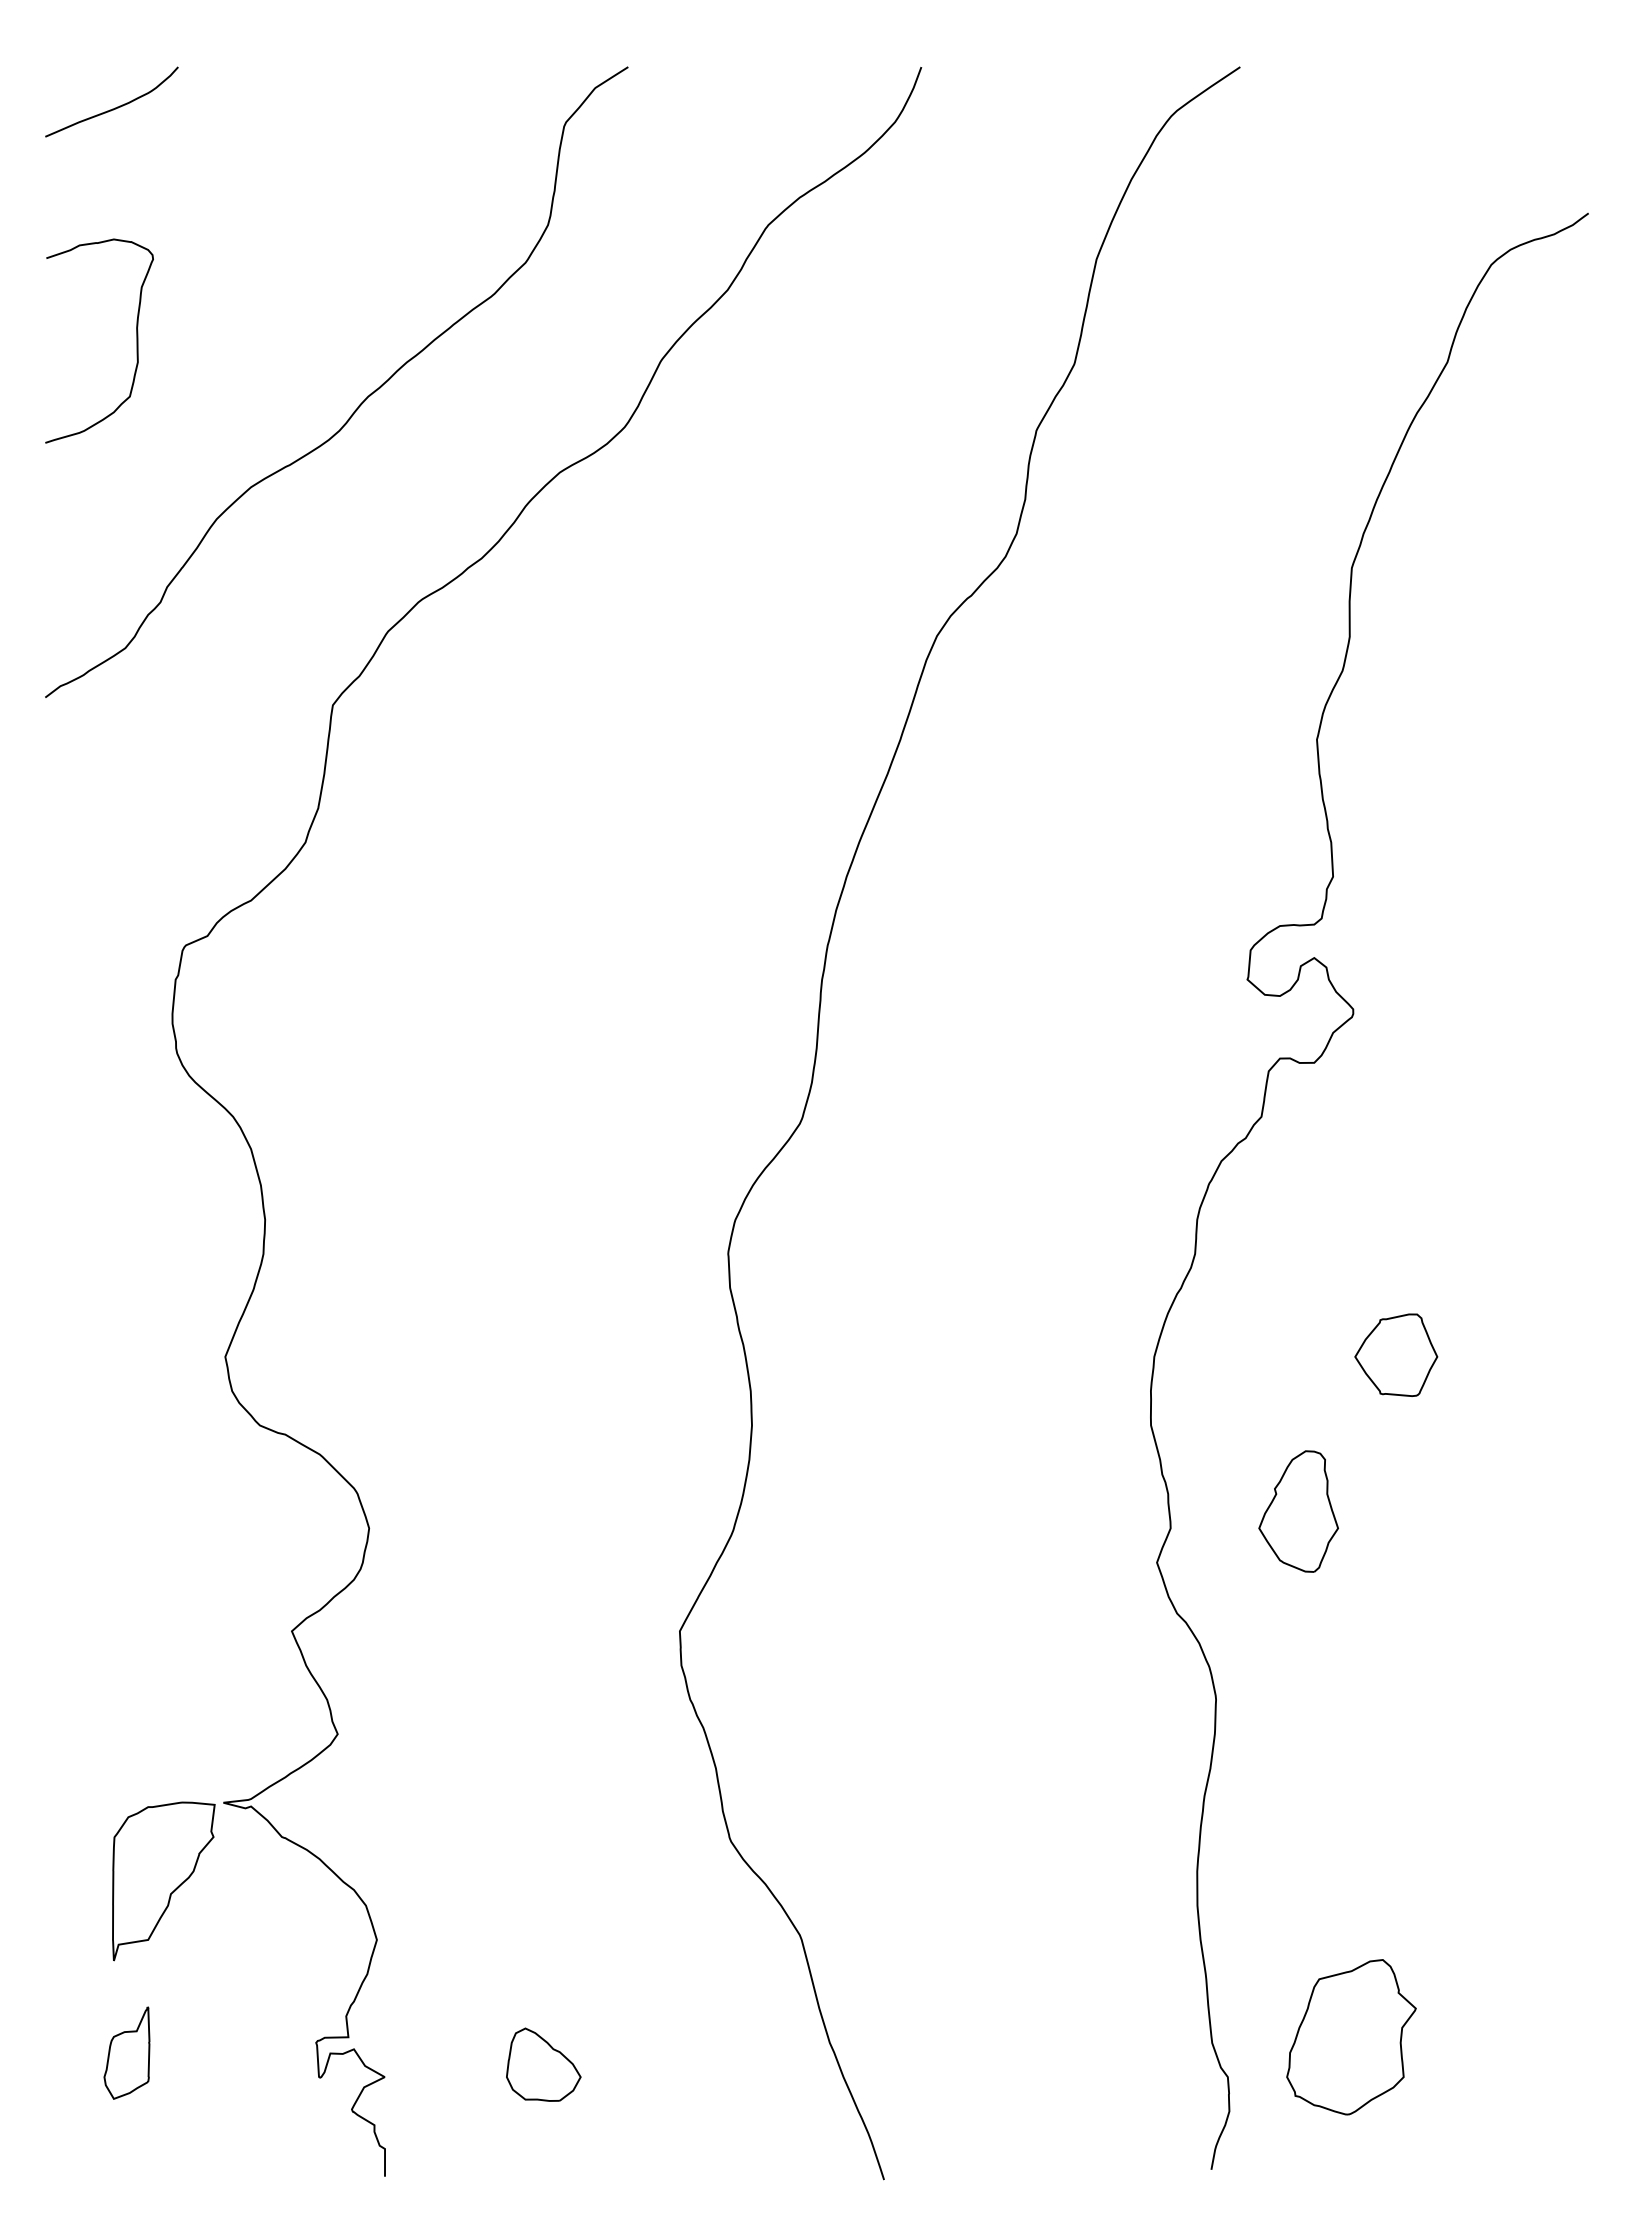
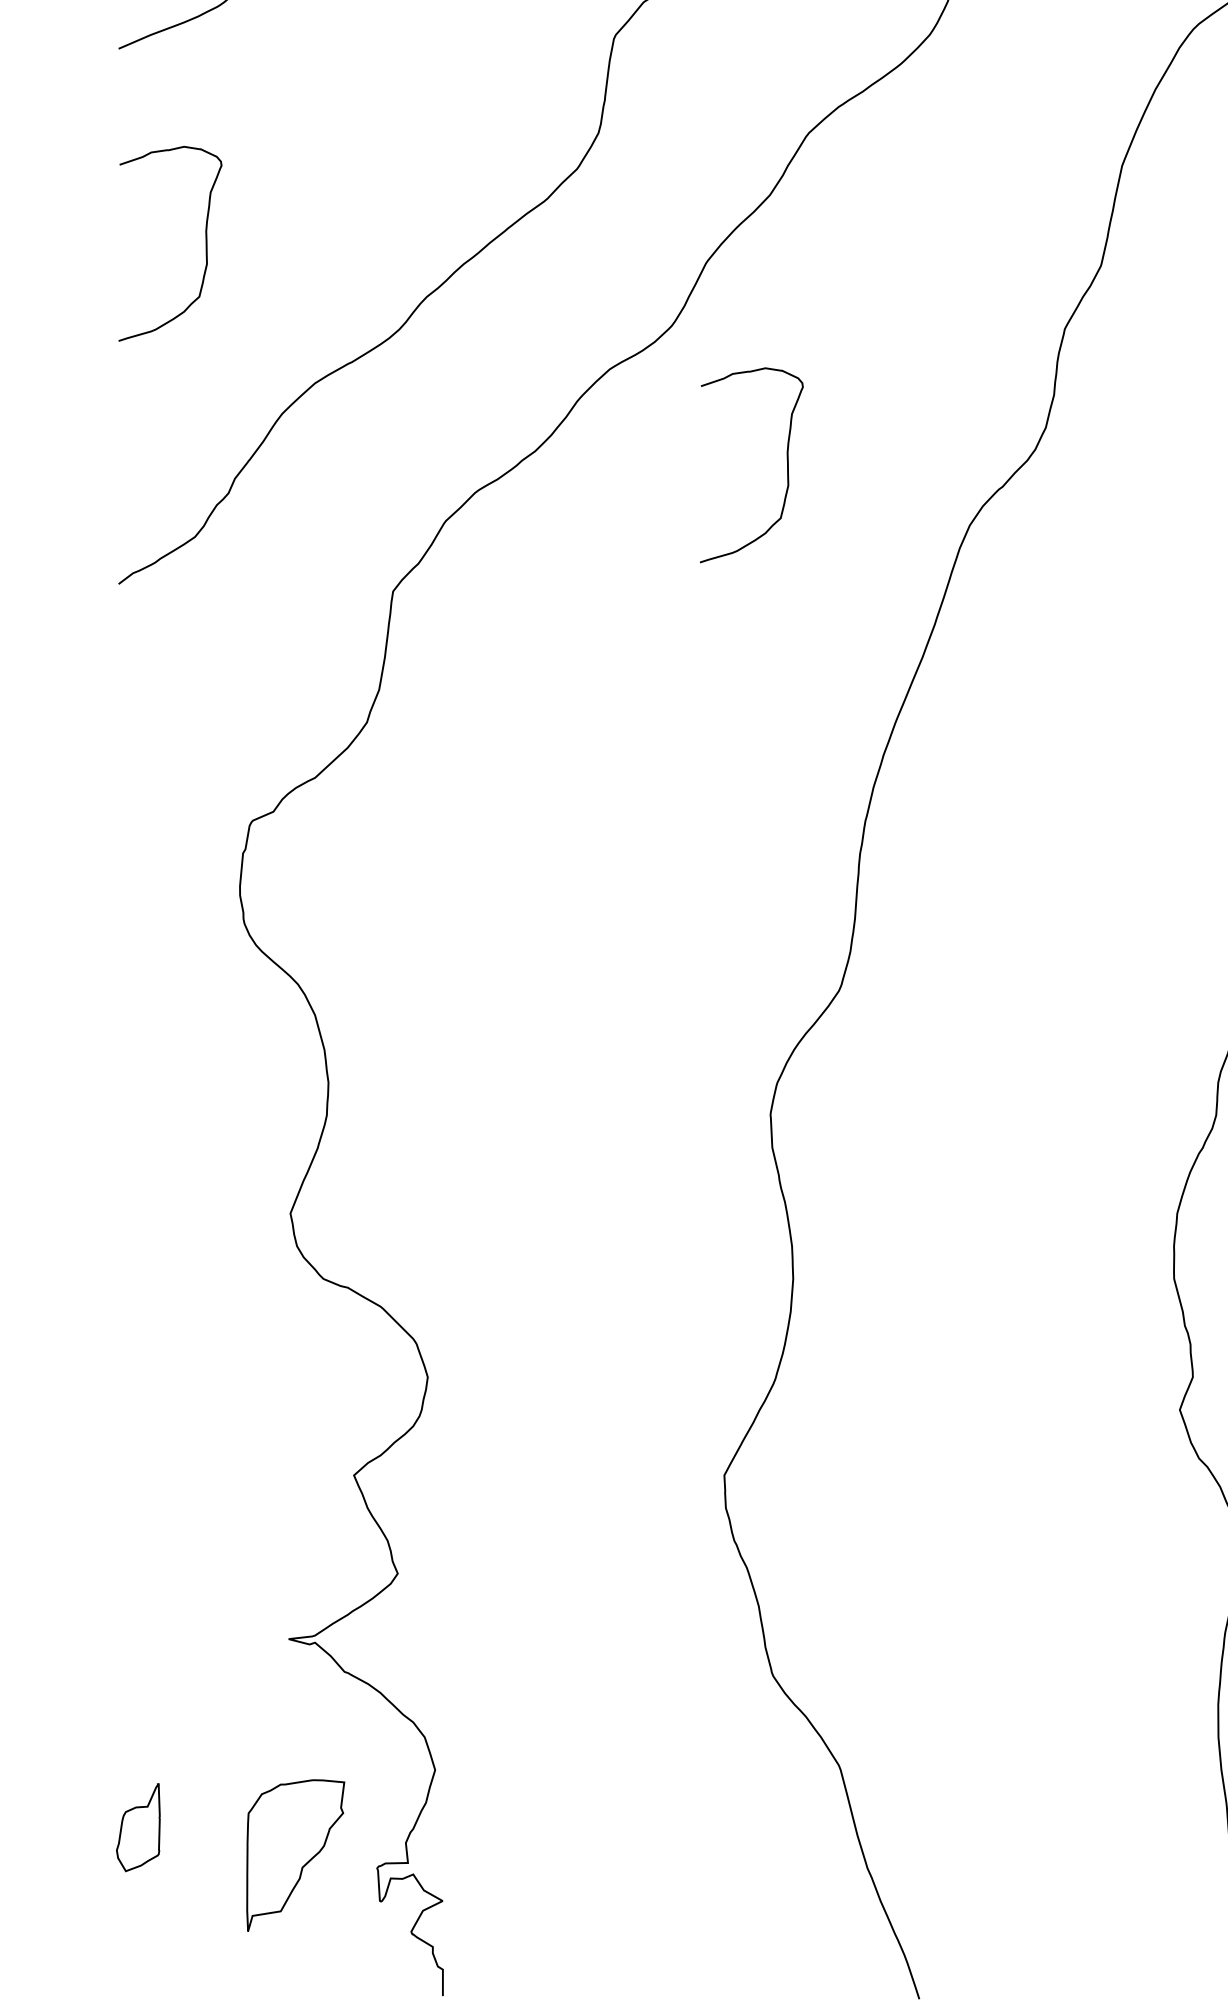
curve: (745, 572) -> (787, 464), added
part: (163, 1881) -> (295, 1855), moved
part: (126, 2052) -> (137, 1826), moved
part: (543, 2064) -> (594, 1888), removed

